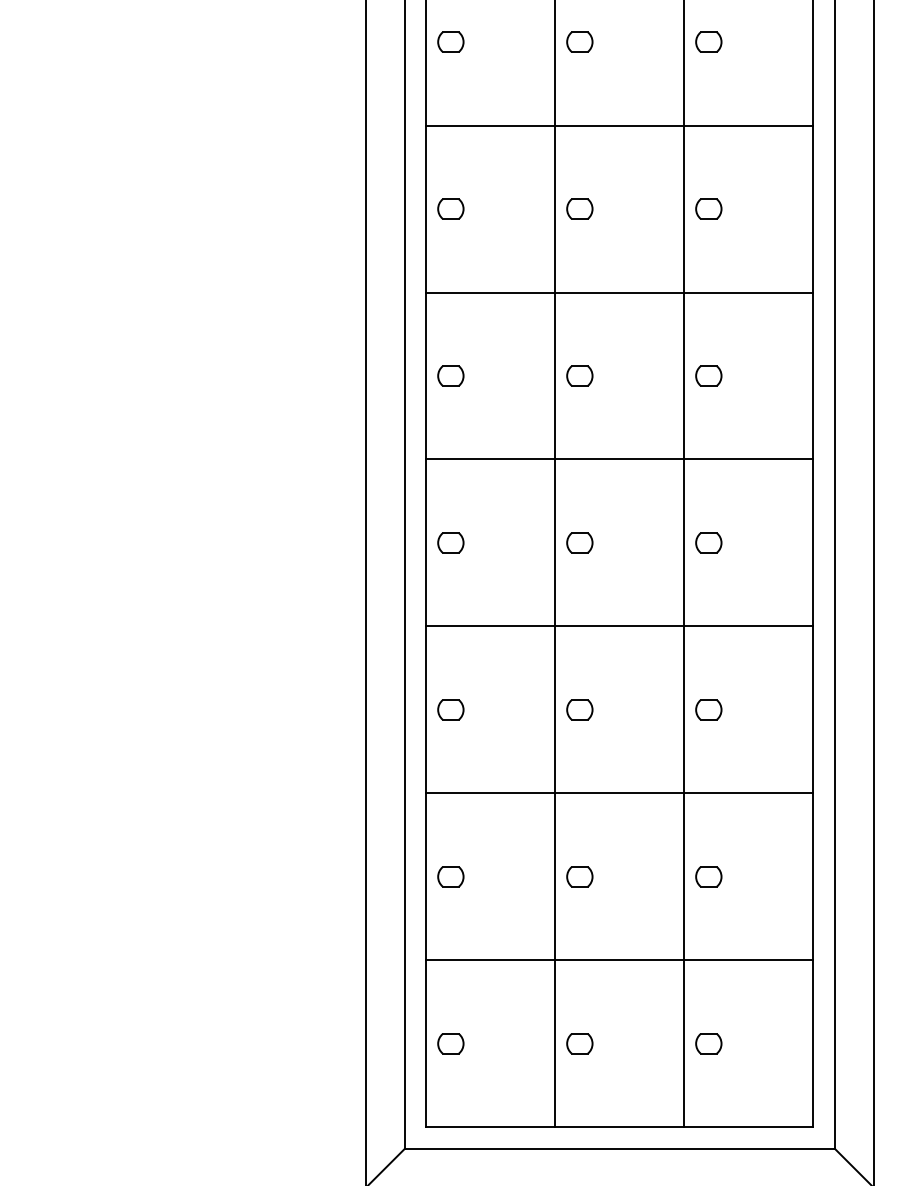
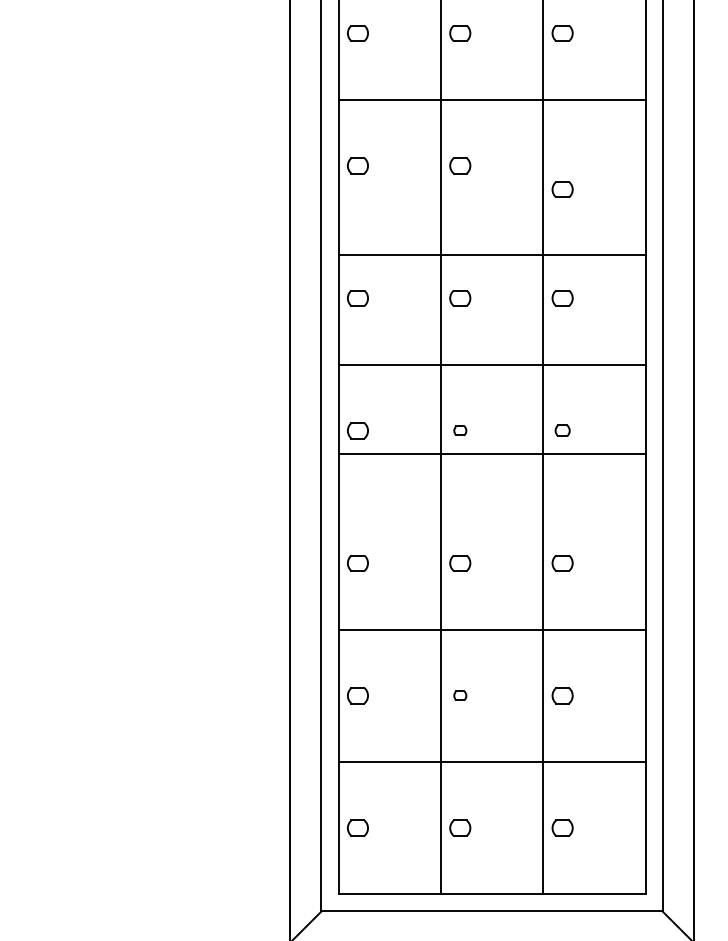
part: (708, 208) -> (562, 189), moved
line: (619, 292) -> (491, 255), moved
part: (579, 542) -> (460, 430), size x0.6
part: (708, 542) -> (562, 430), size x0.7
line: (619, 626) -> (491, 454), moved
part: (579, 876) -> (460, 695), size x0.6

